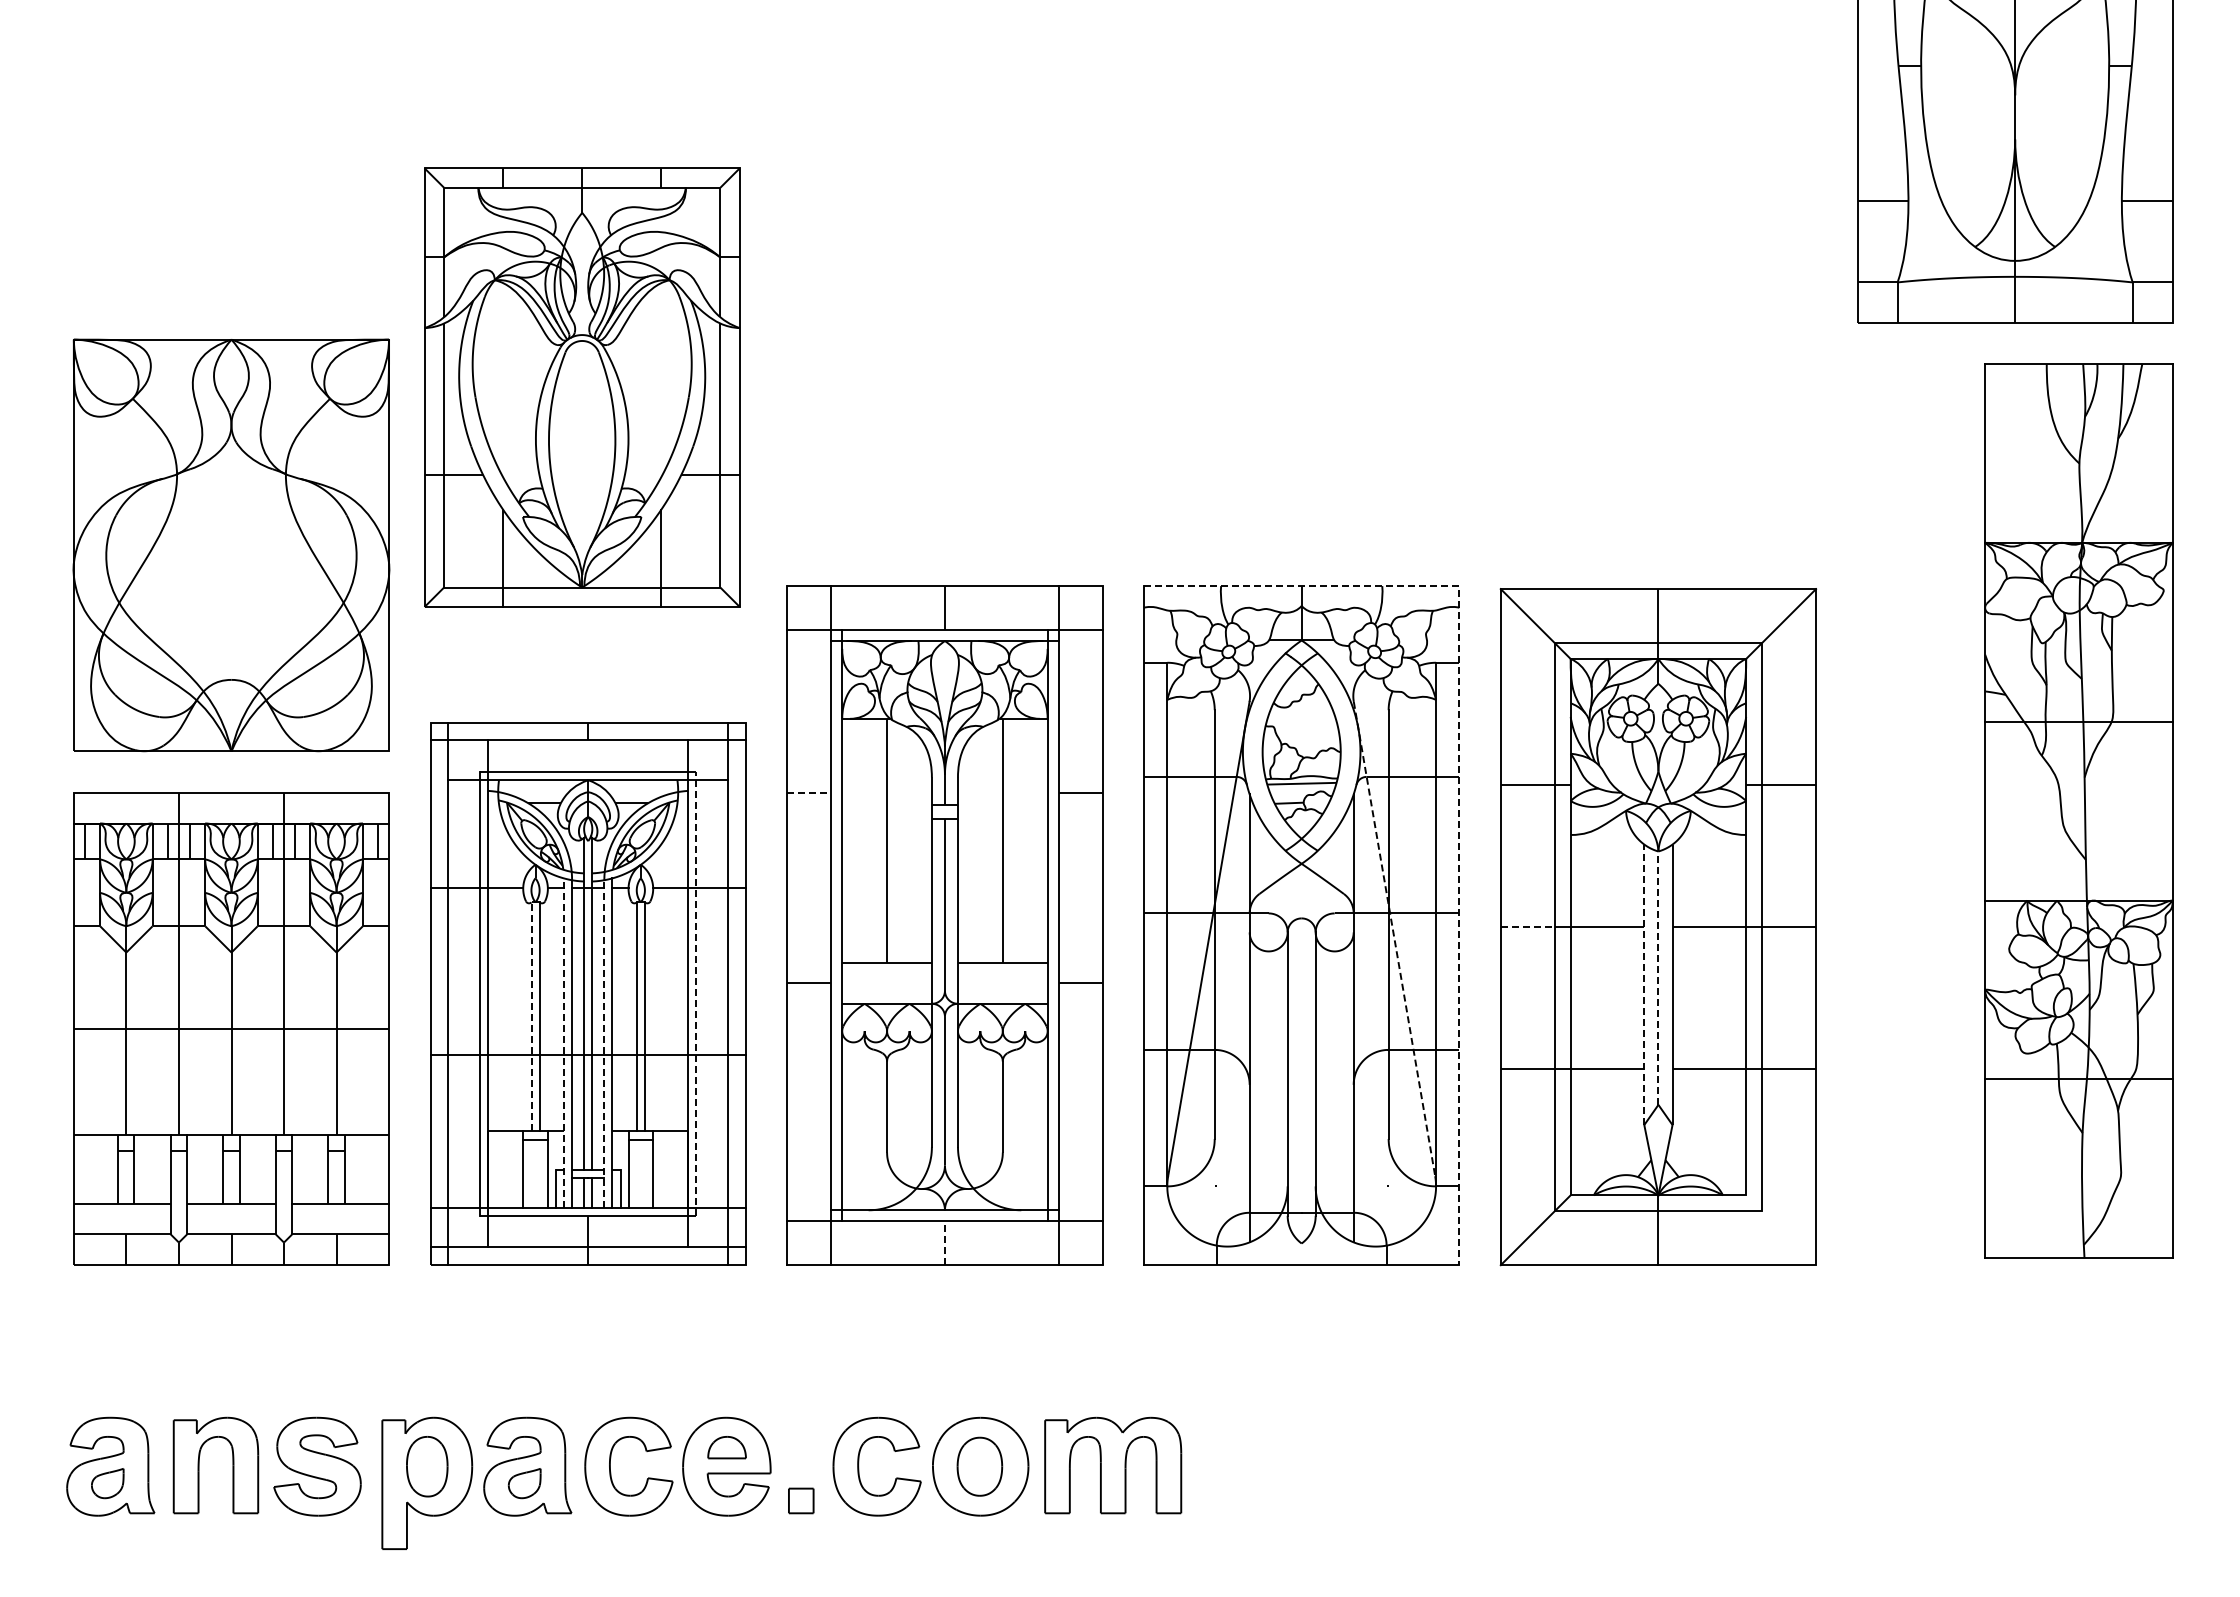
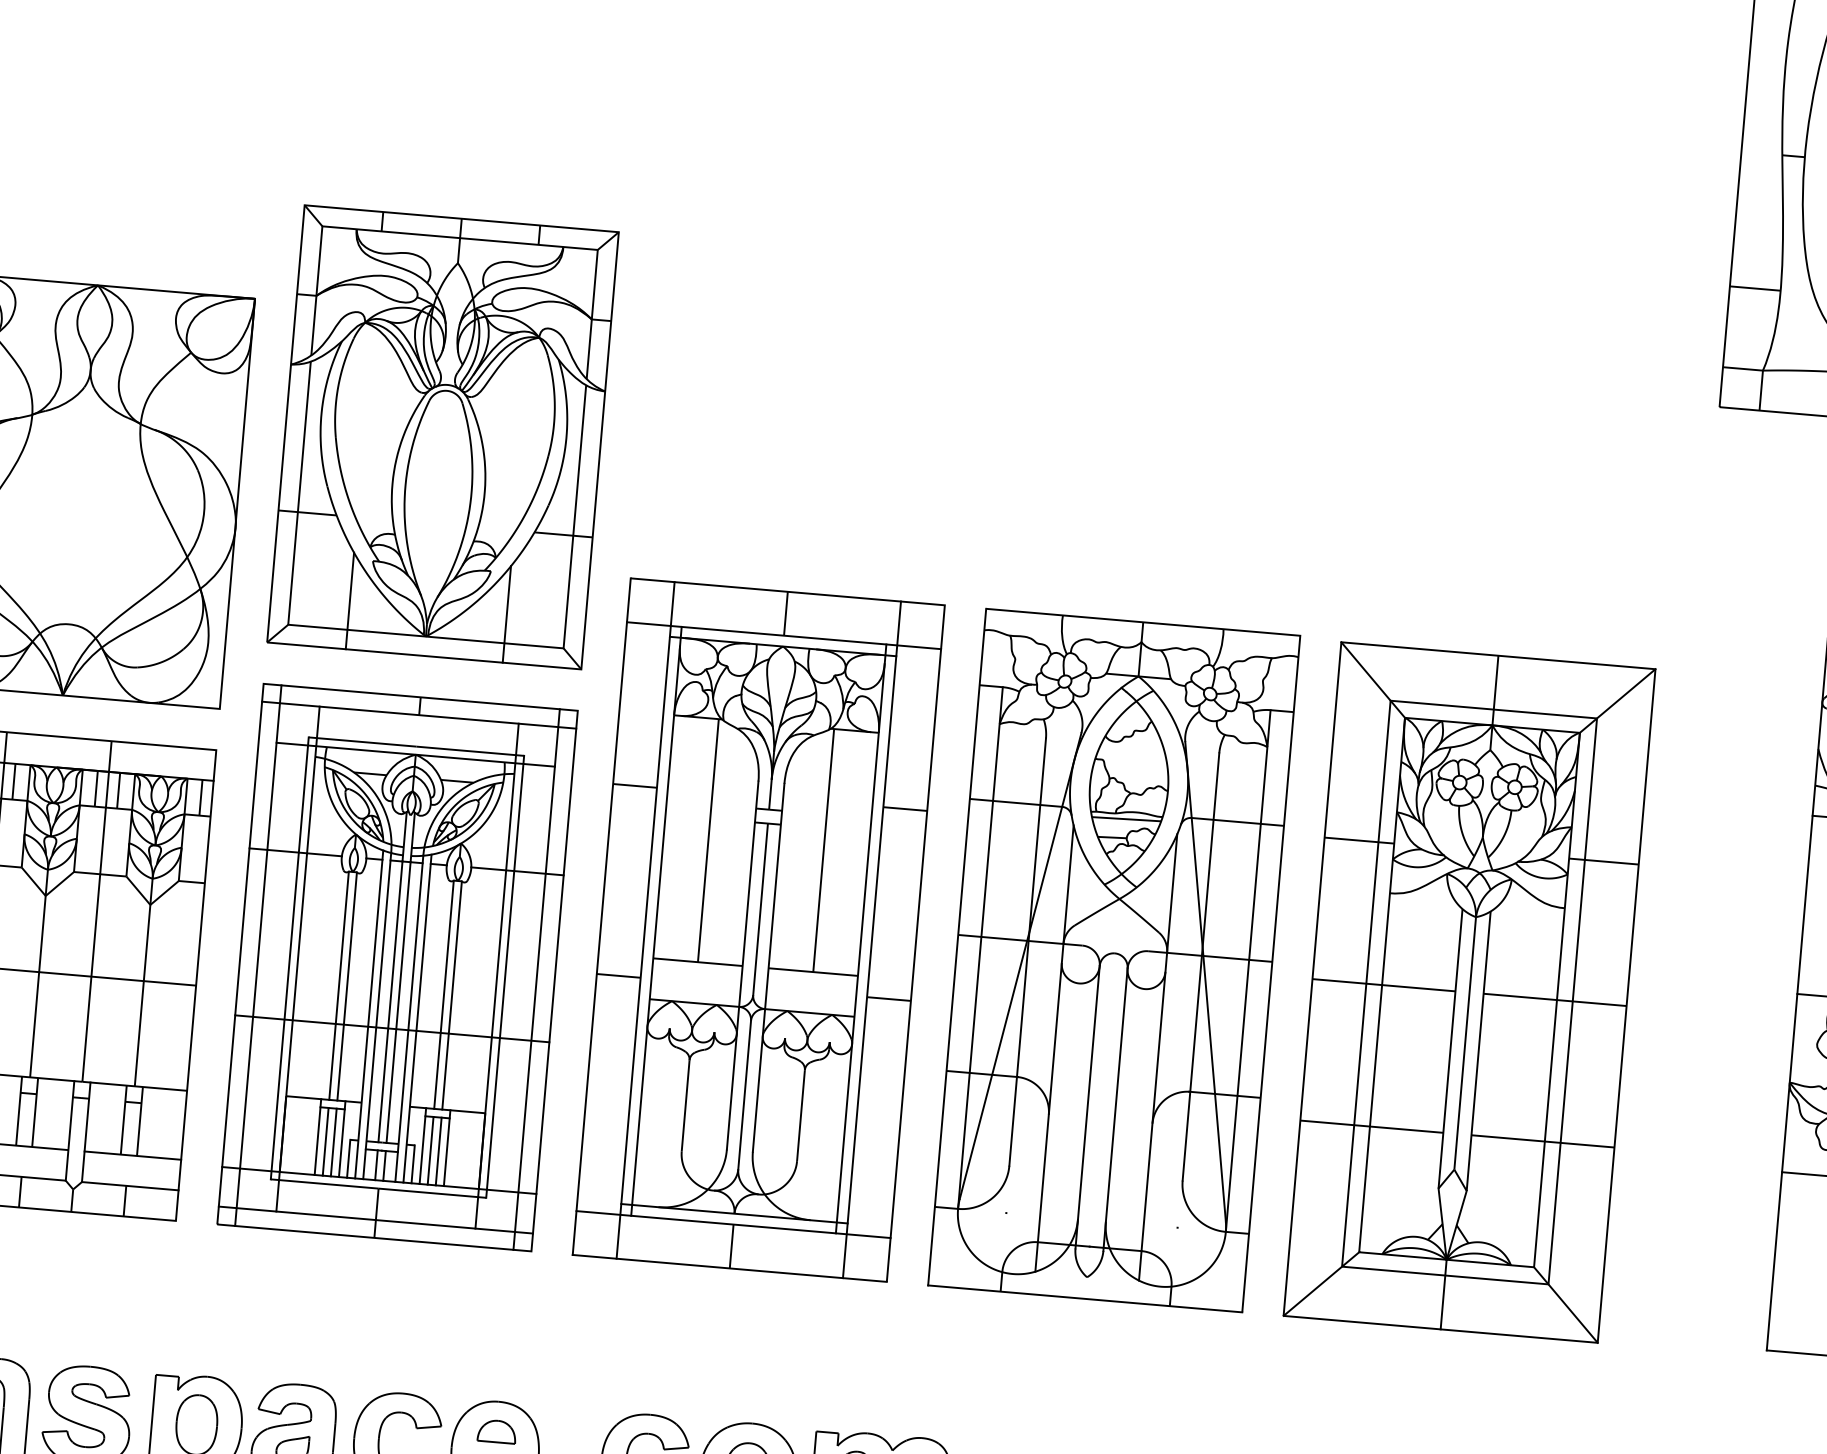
part: (582, 387) -> (443, 437), moved
line: (1459, 767) -> (1284, 816), dashed -> solid
line: (809, 792) -> (635, 785), dashed -> solid
line: (1528, 927) -> (1340, 981), dashed -> solid
line: (1394, 939) -> (1205, 982), dashed -> solid
line: (1658, 978) -> (1465, 1043), dashed -> solid
line: (1644, 984) -> (1450, 1048), dashed -> solid
line: (696, 993) -> (505, 976), dashed -> solid
line: (531, 1016) -> (339, 985), dashed -> solid
line: (563, 1042) -> (368, 1013), dashed -> solid
line: (604, 1043) -> (409, 1018), dashed -> solid
line: (531, 1173) -> (325, 1141), added
line: (539, 1173) -> (333, 1142), added
line: (636, 1173) -> (430, 1150), added
line: (644, 1173) -> (438, 1151), added
line: (1781, 1230) -> (1566, 1305), added
line: (944, 1242) -> (731, 1245), dashed -> solid

